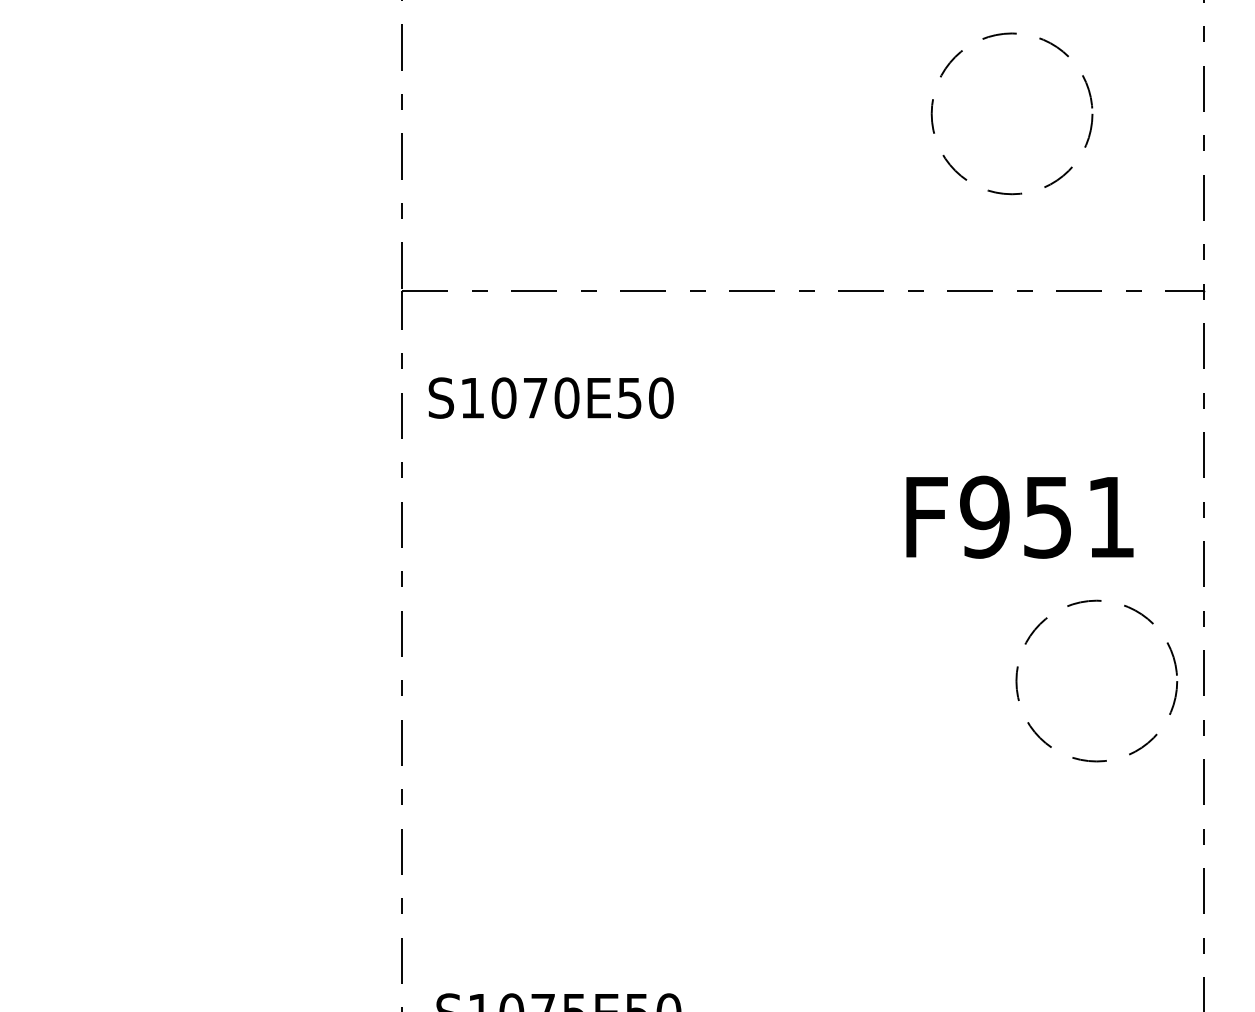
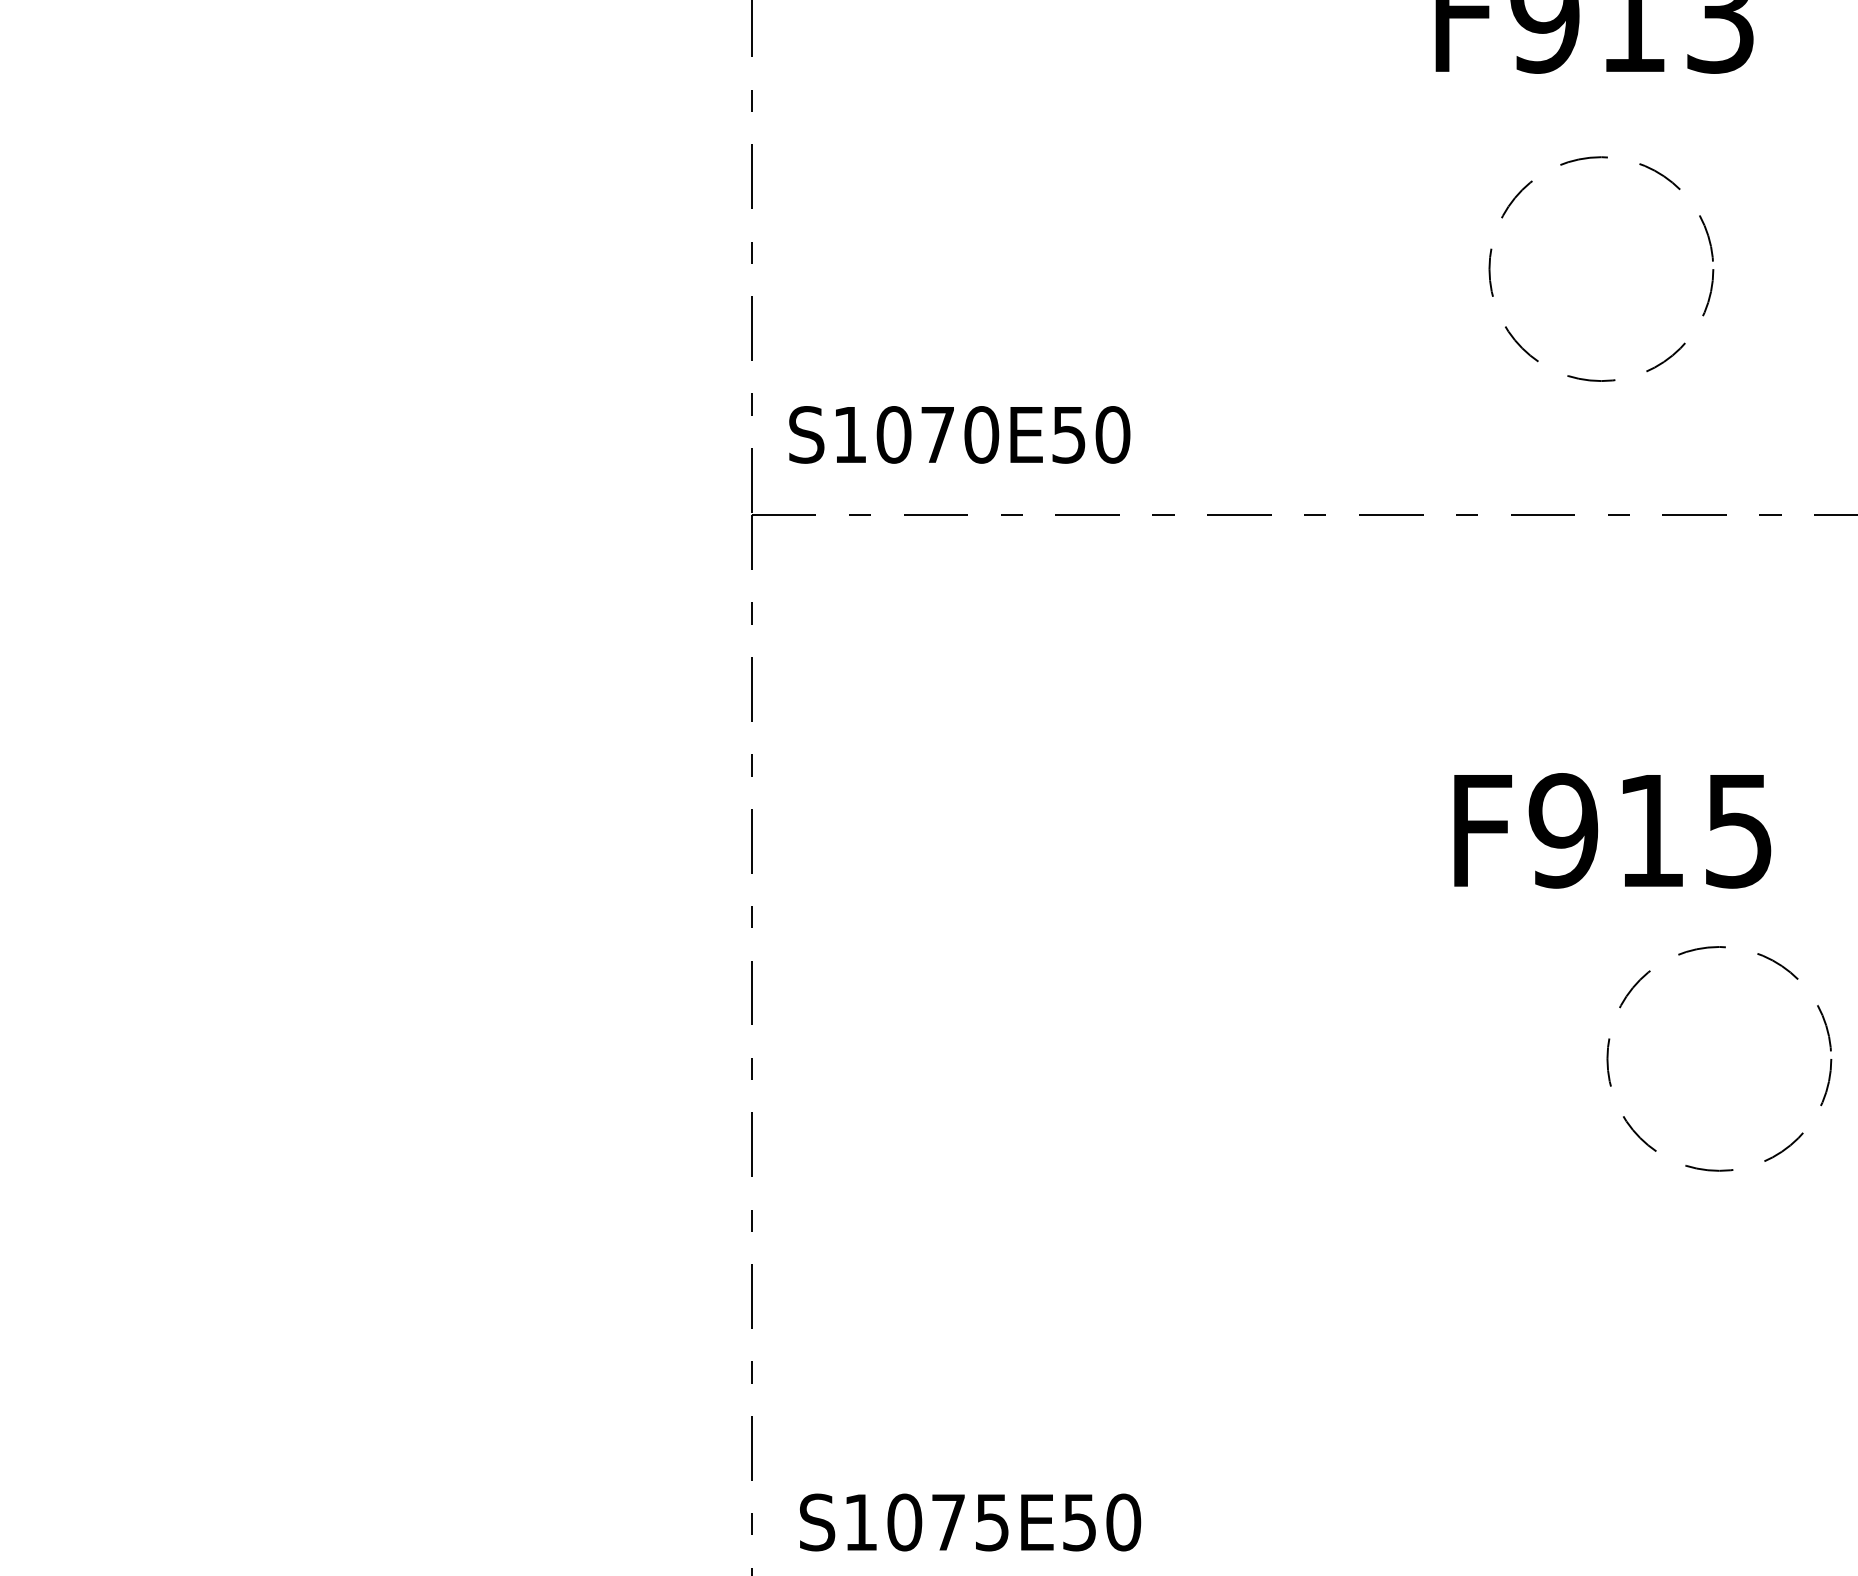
text: (551, 397) -> (959, 434), moved
text: (1078, 517) -> (1694, 831), F951 -> F915

